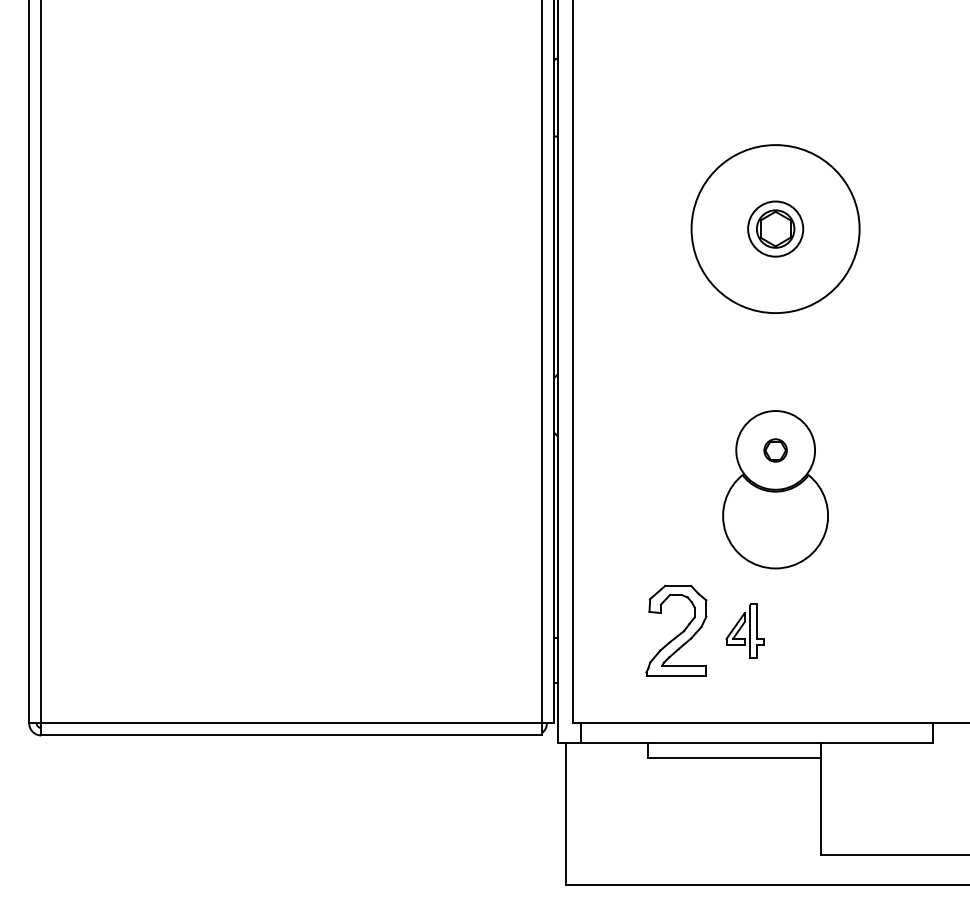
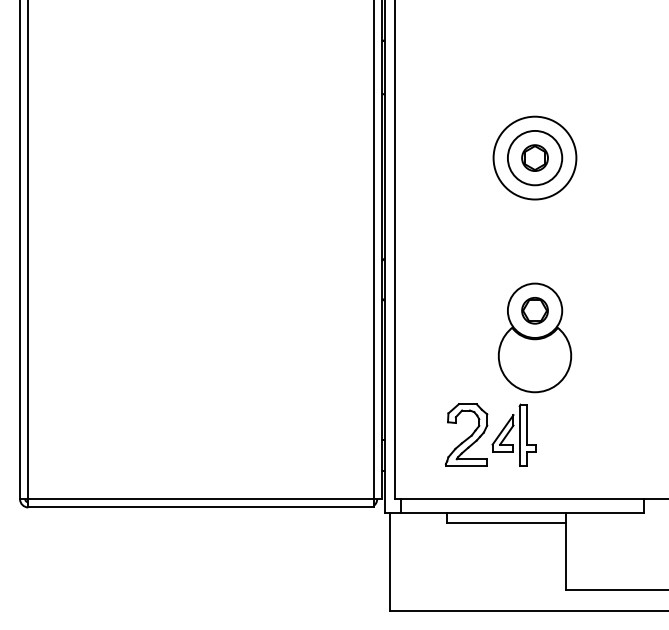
circle: (774, 228) -> (534, 157), size x0.71
circle: (774, 228) -> (534, 157), size x1.43
part: (774, 449) -> (534, 310), size x1.67
part: (744, 629) -> (513, 434), size x1.67

